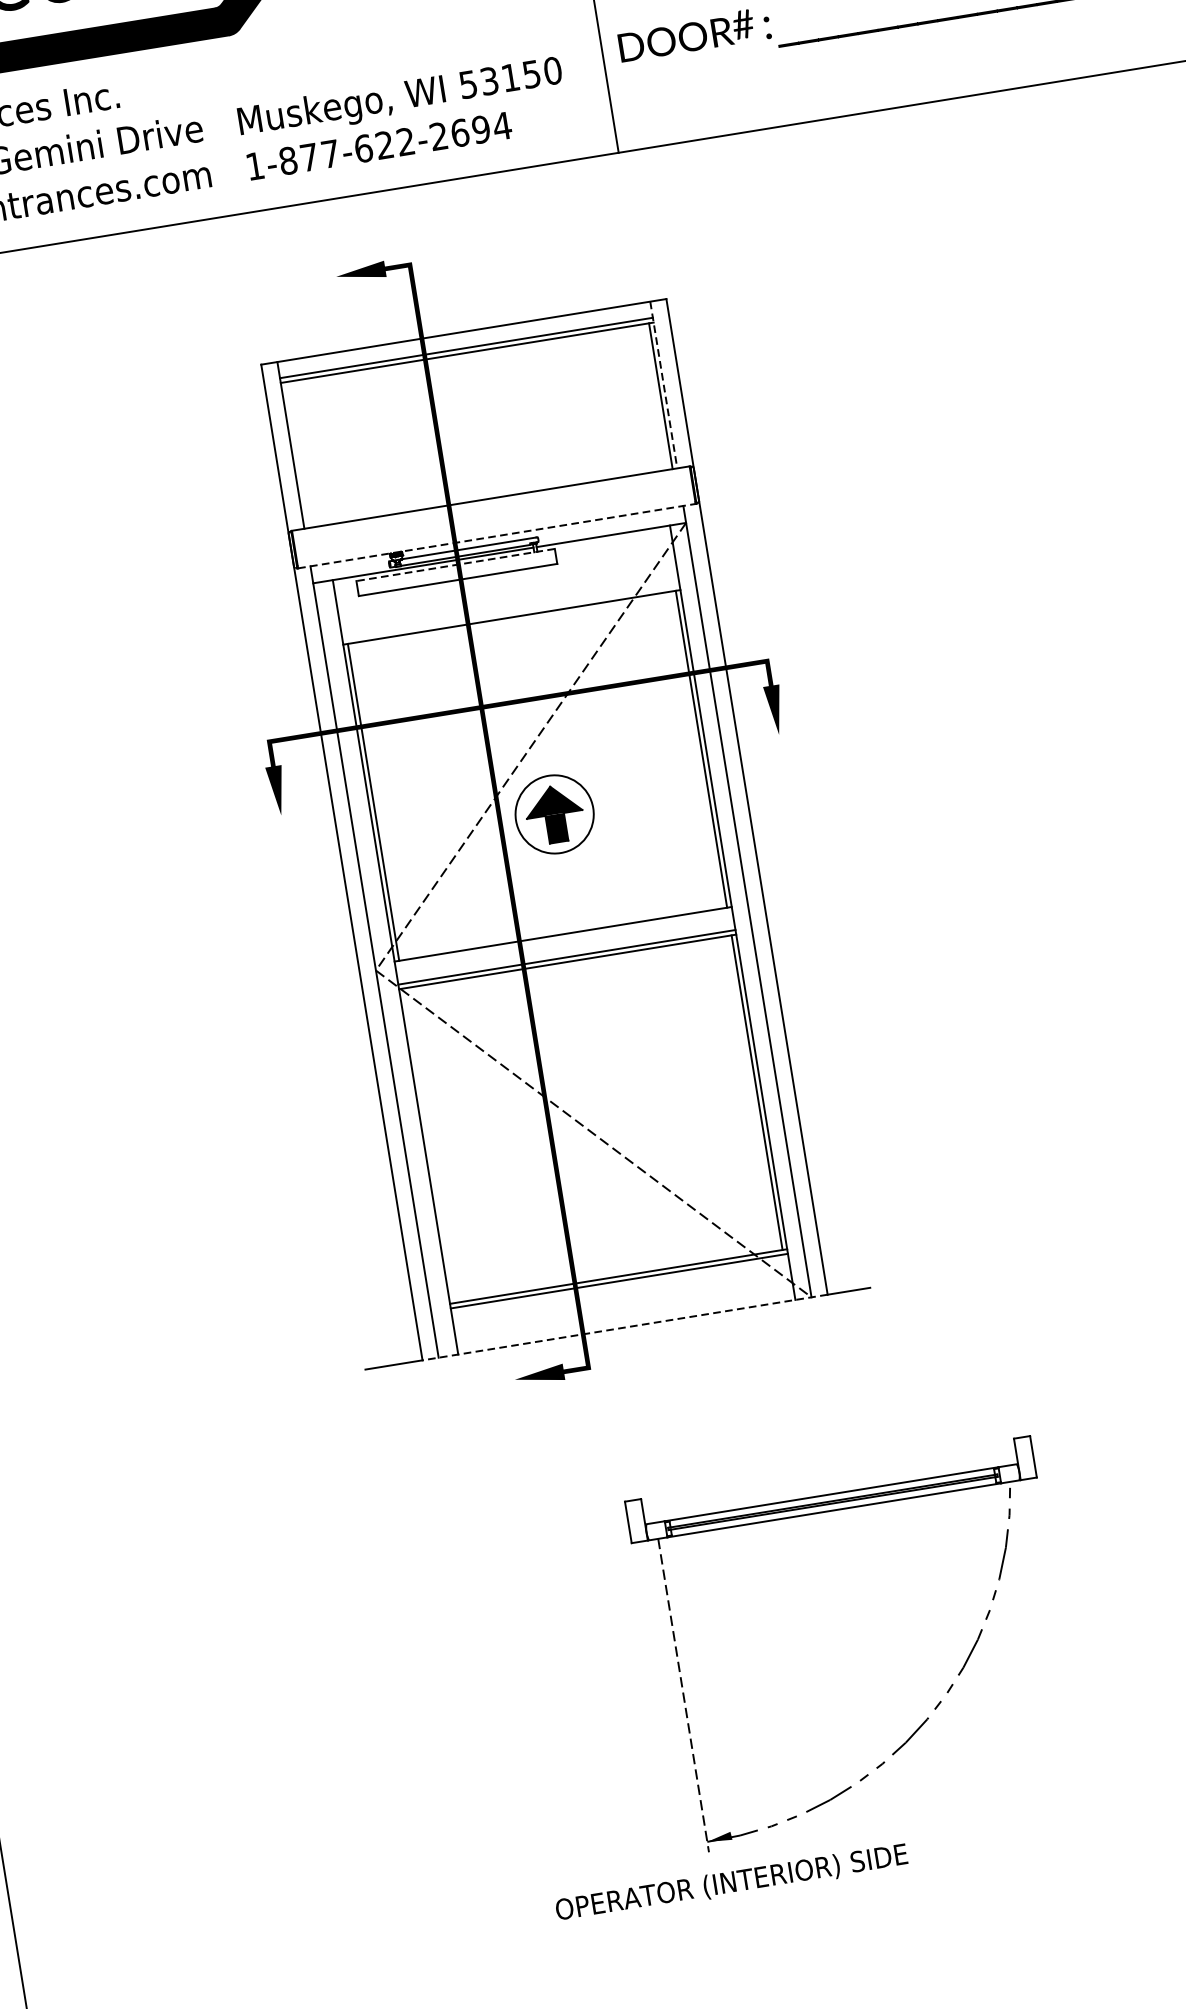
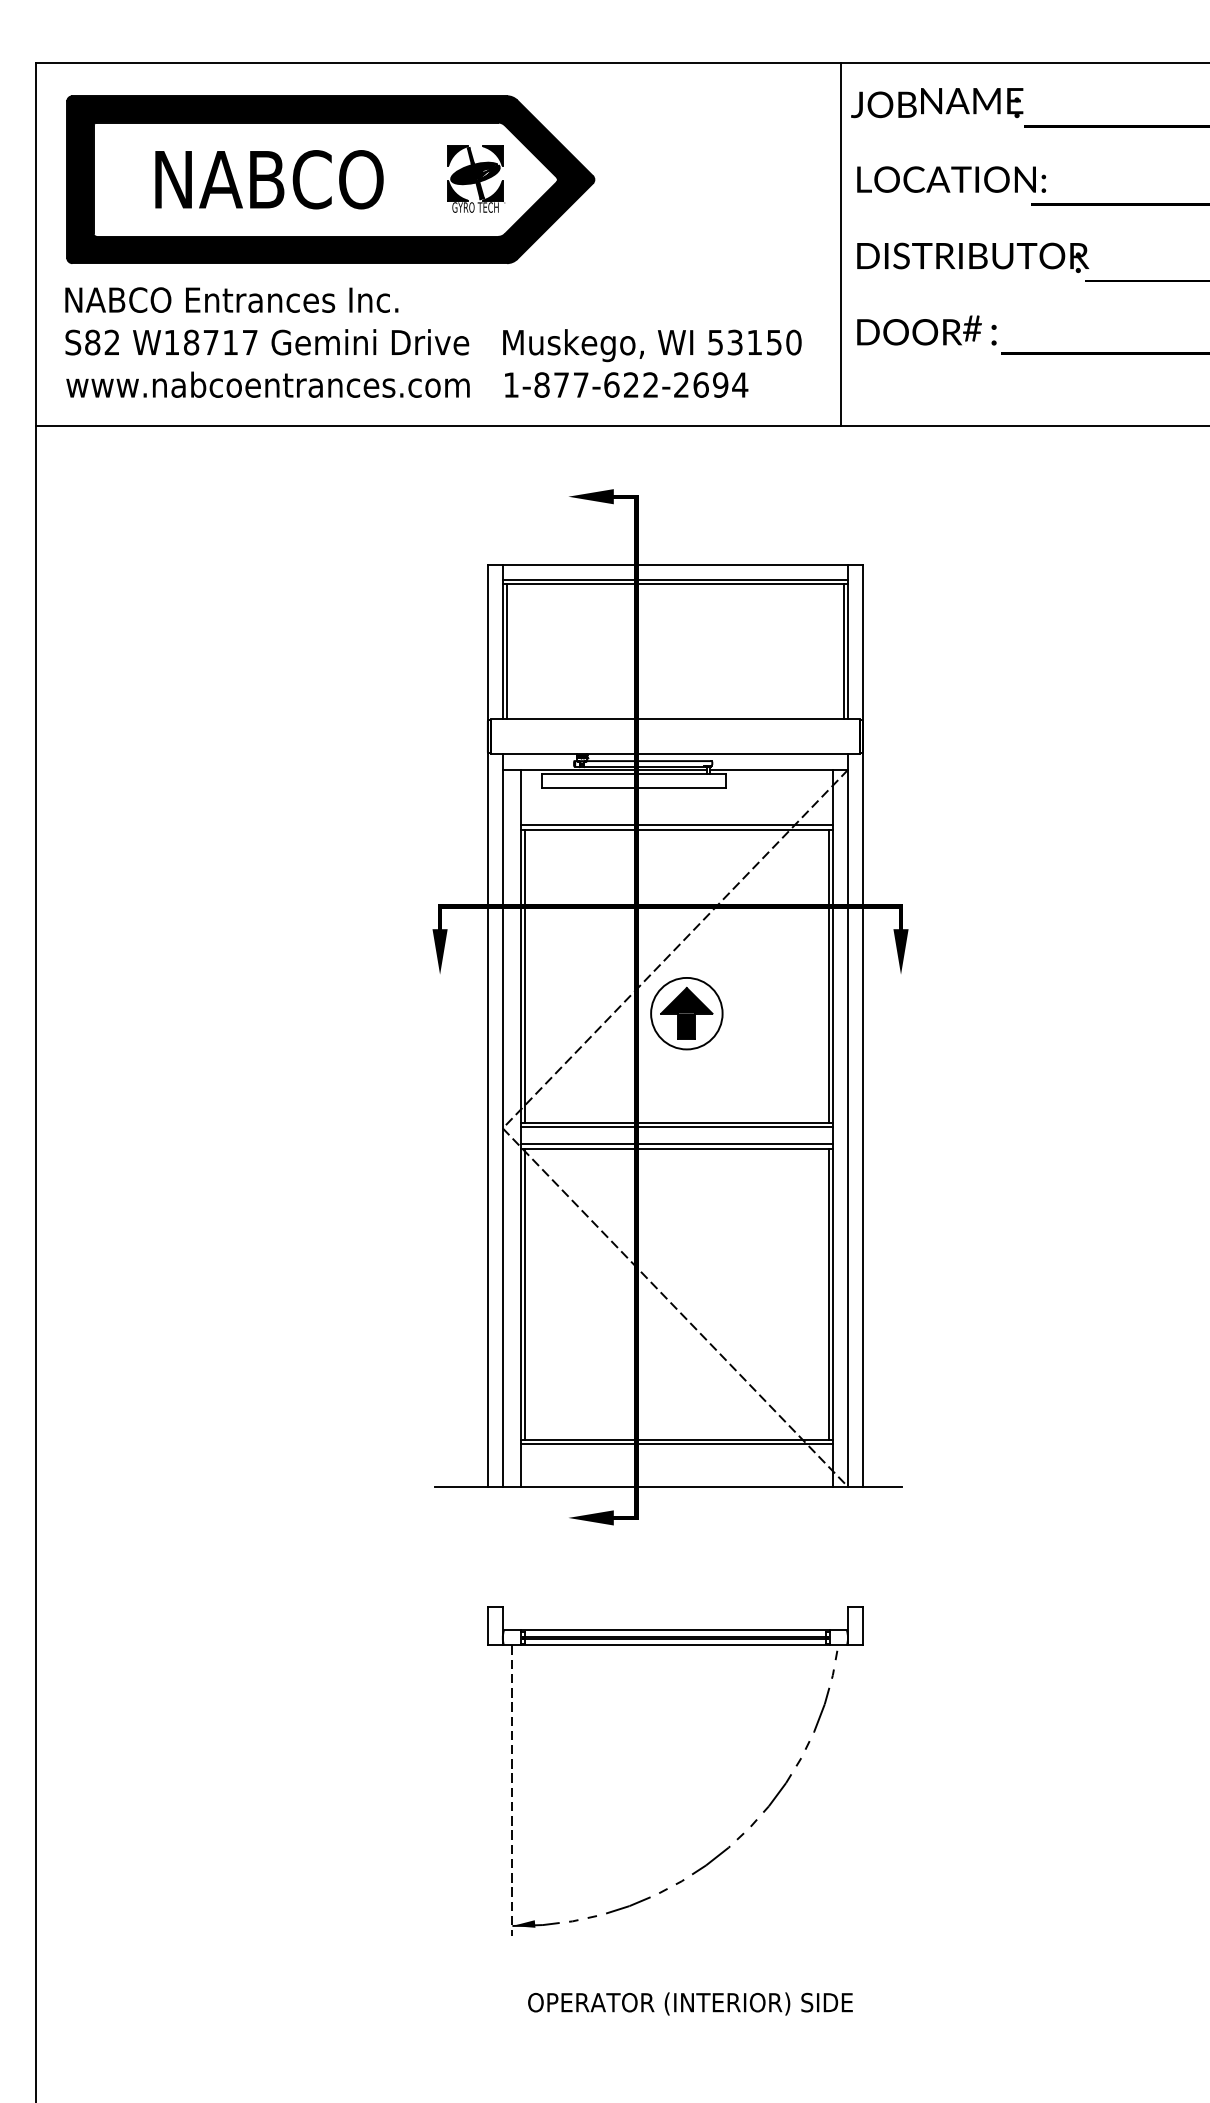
line: (664, 385) -> (848, 642), dashed -> solid
line: (297, 454) -> (507, 651), added
line: (497, 536) -> (675, 754), dashed -> solid
line: (455, 565) -> (633, 774), dashed -> solid
line: (510, 613) -> (676, 825), added
line: (563, 939) -> (676, 1127), added
line: (429, 1144) -> (525, 1293), added
line: (625, 1327) -> (675, 1486), dashed -> solid
part: (937, 1704) -> (740, 1835), moved

